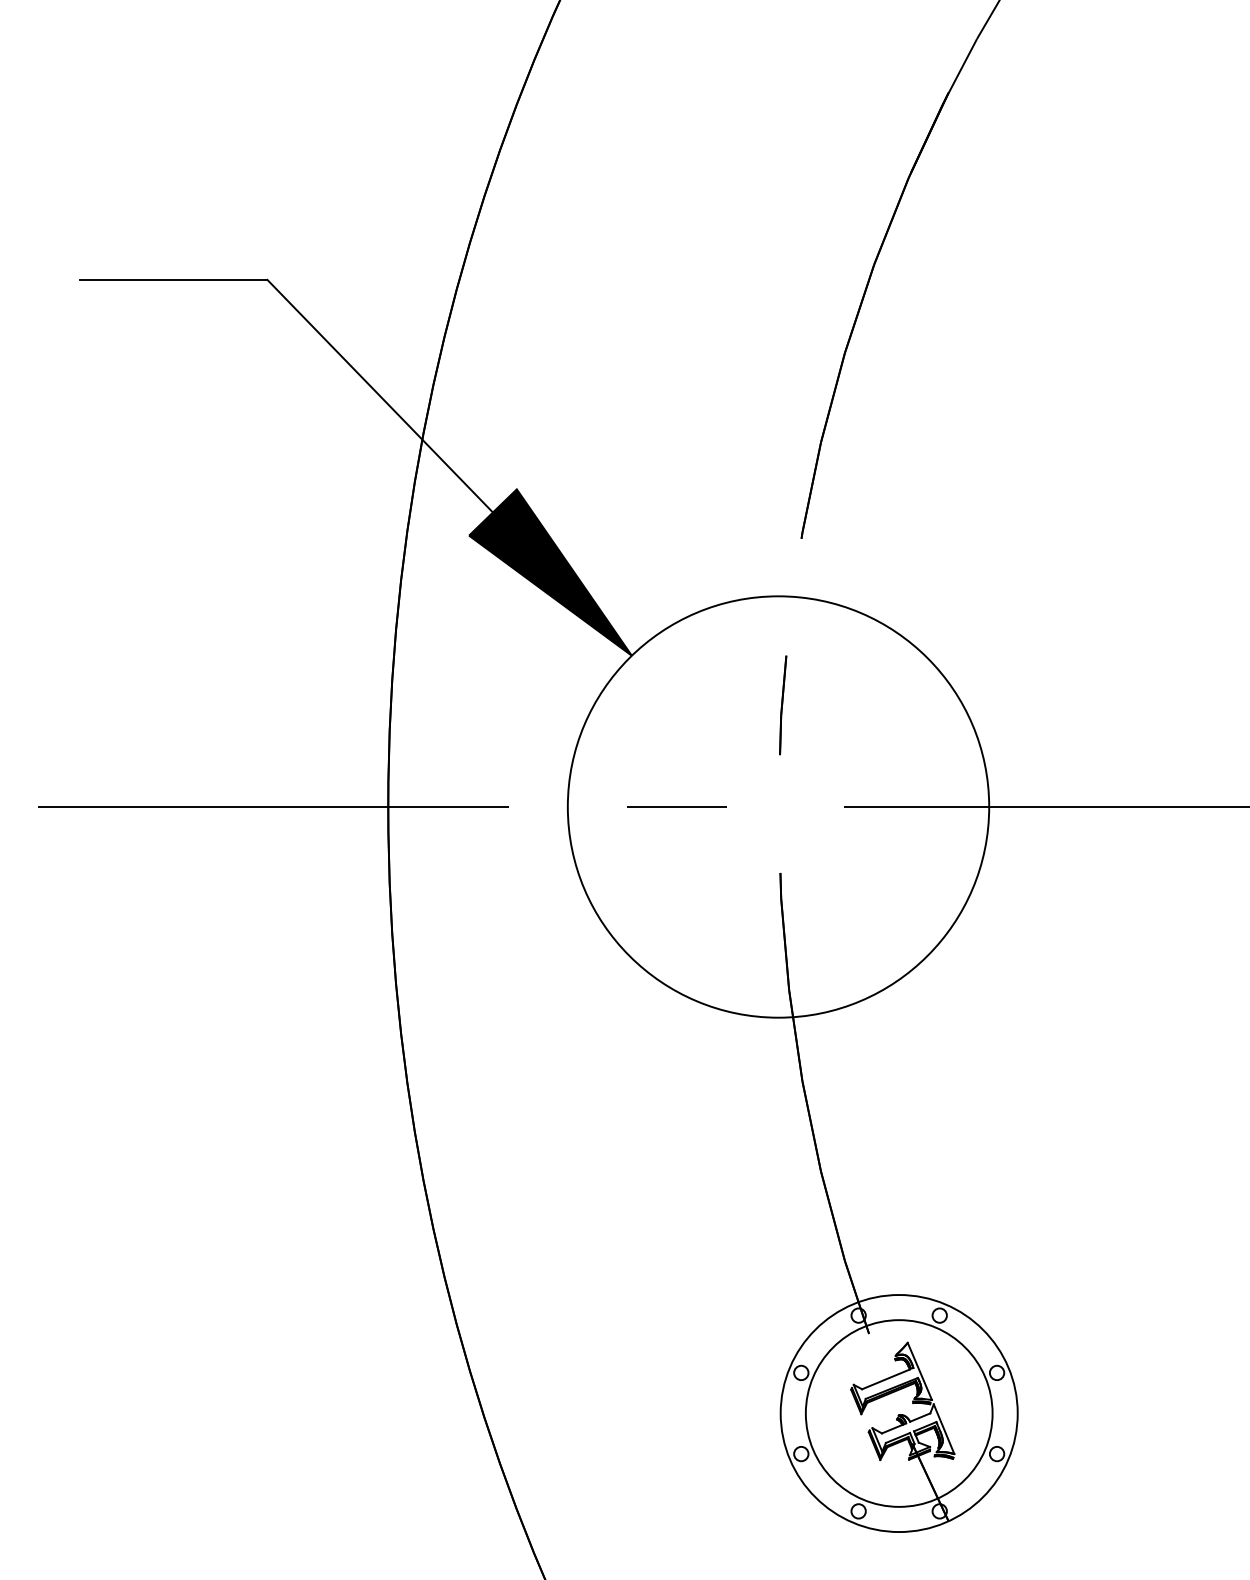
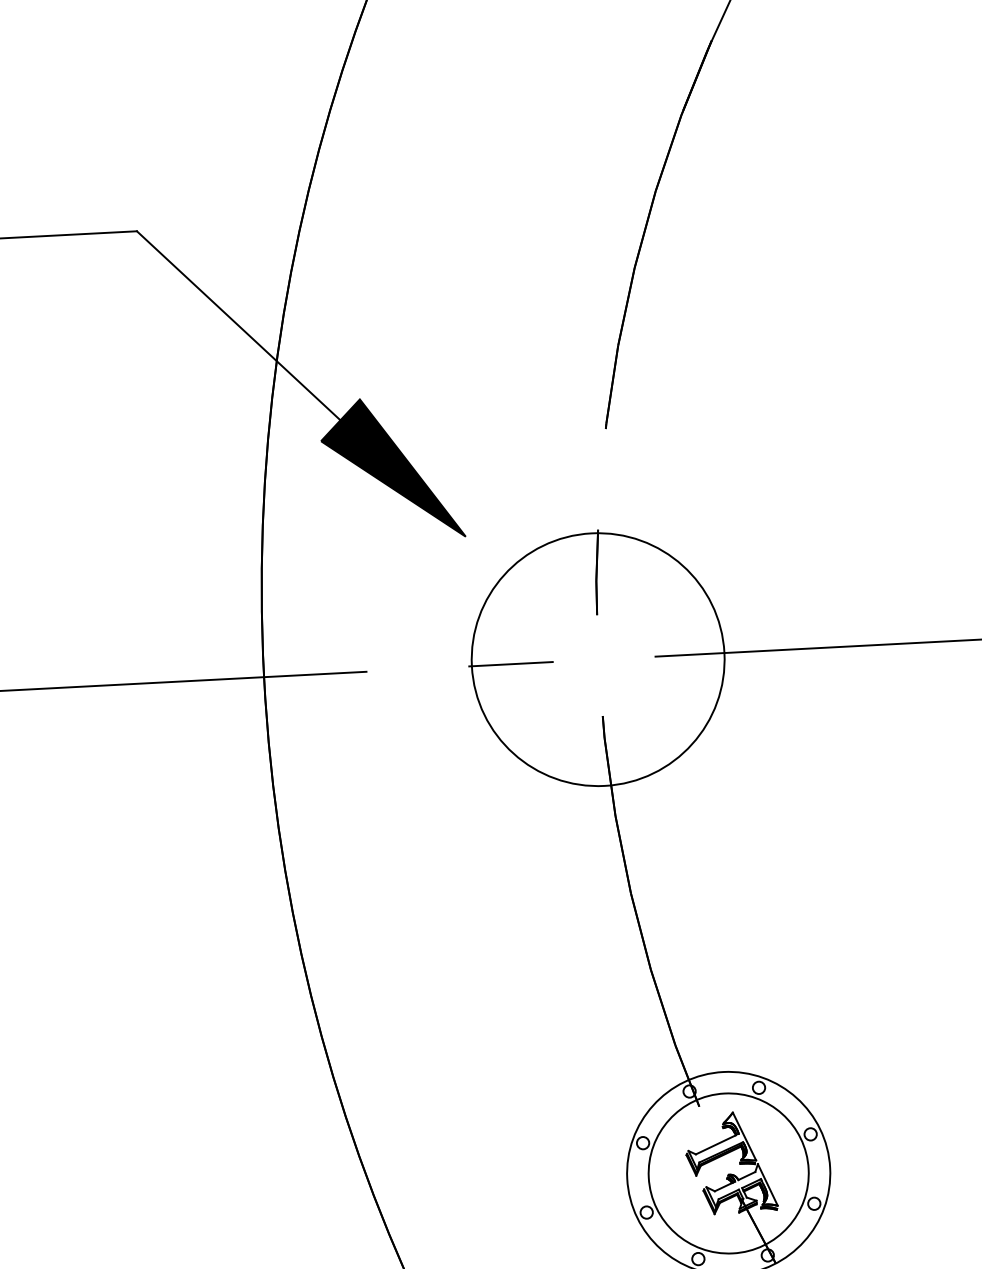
circle: (778, 806) -> (598, 659), size x0.7

